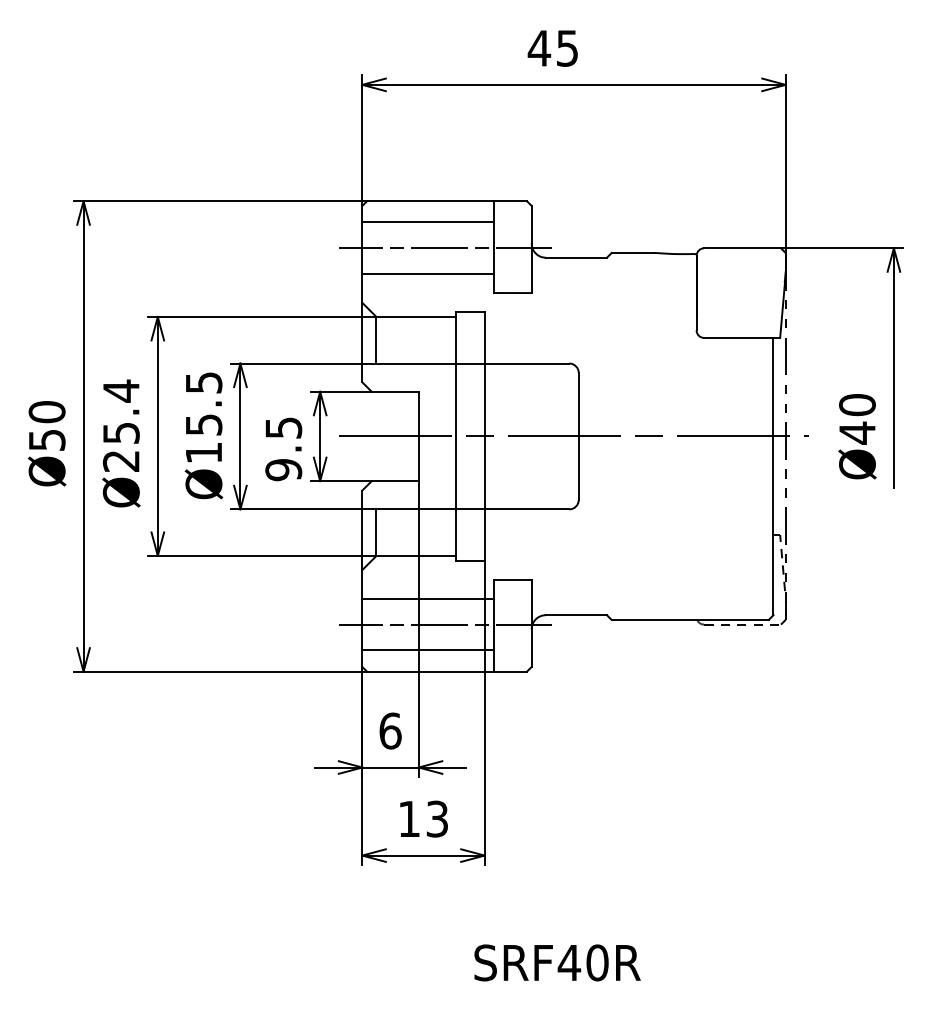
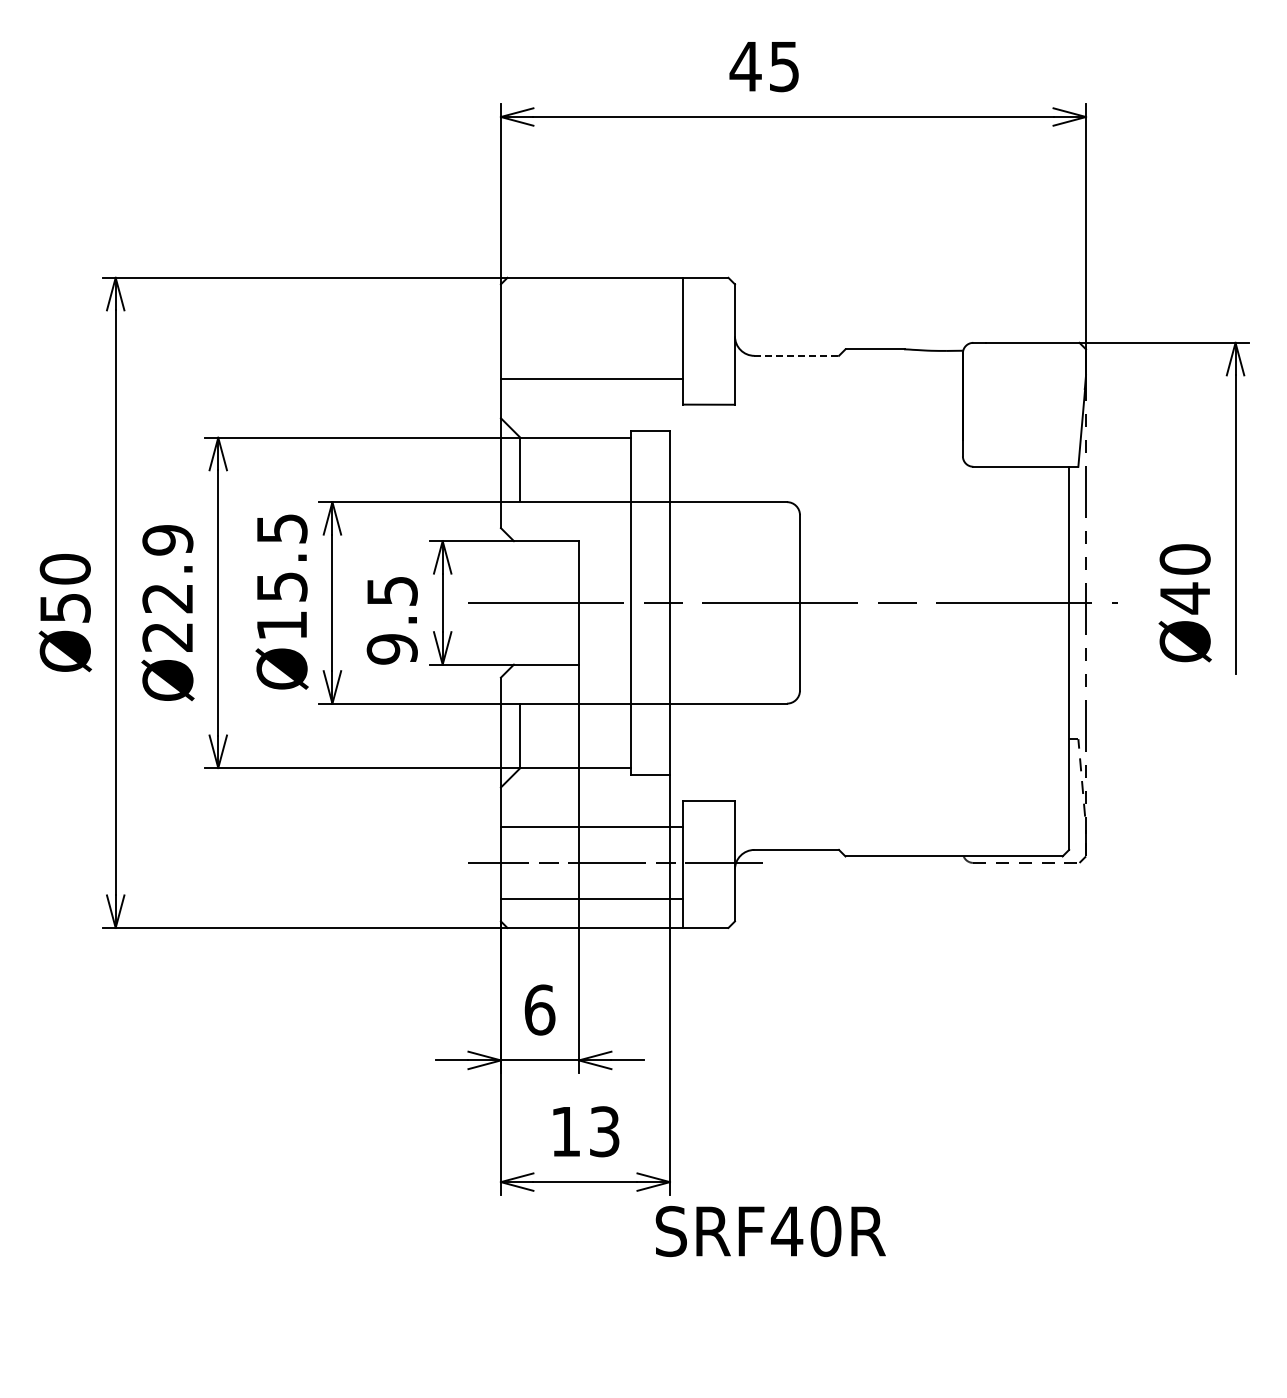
line: (427, 222) -> (591, 307), removed
line: (445, 248) -> (615, 342), removed
line: (576, 257) -> (797, 355), solid -> dashed
text: (121, 411) -> (167, 568), Ø25.4 -> Ø22.9
text: (557, 962) -> (770, 1231), moved

